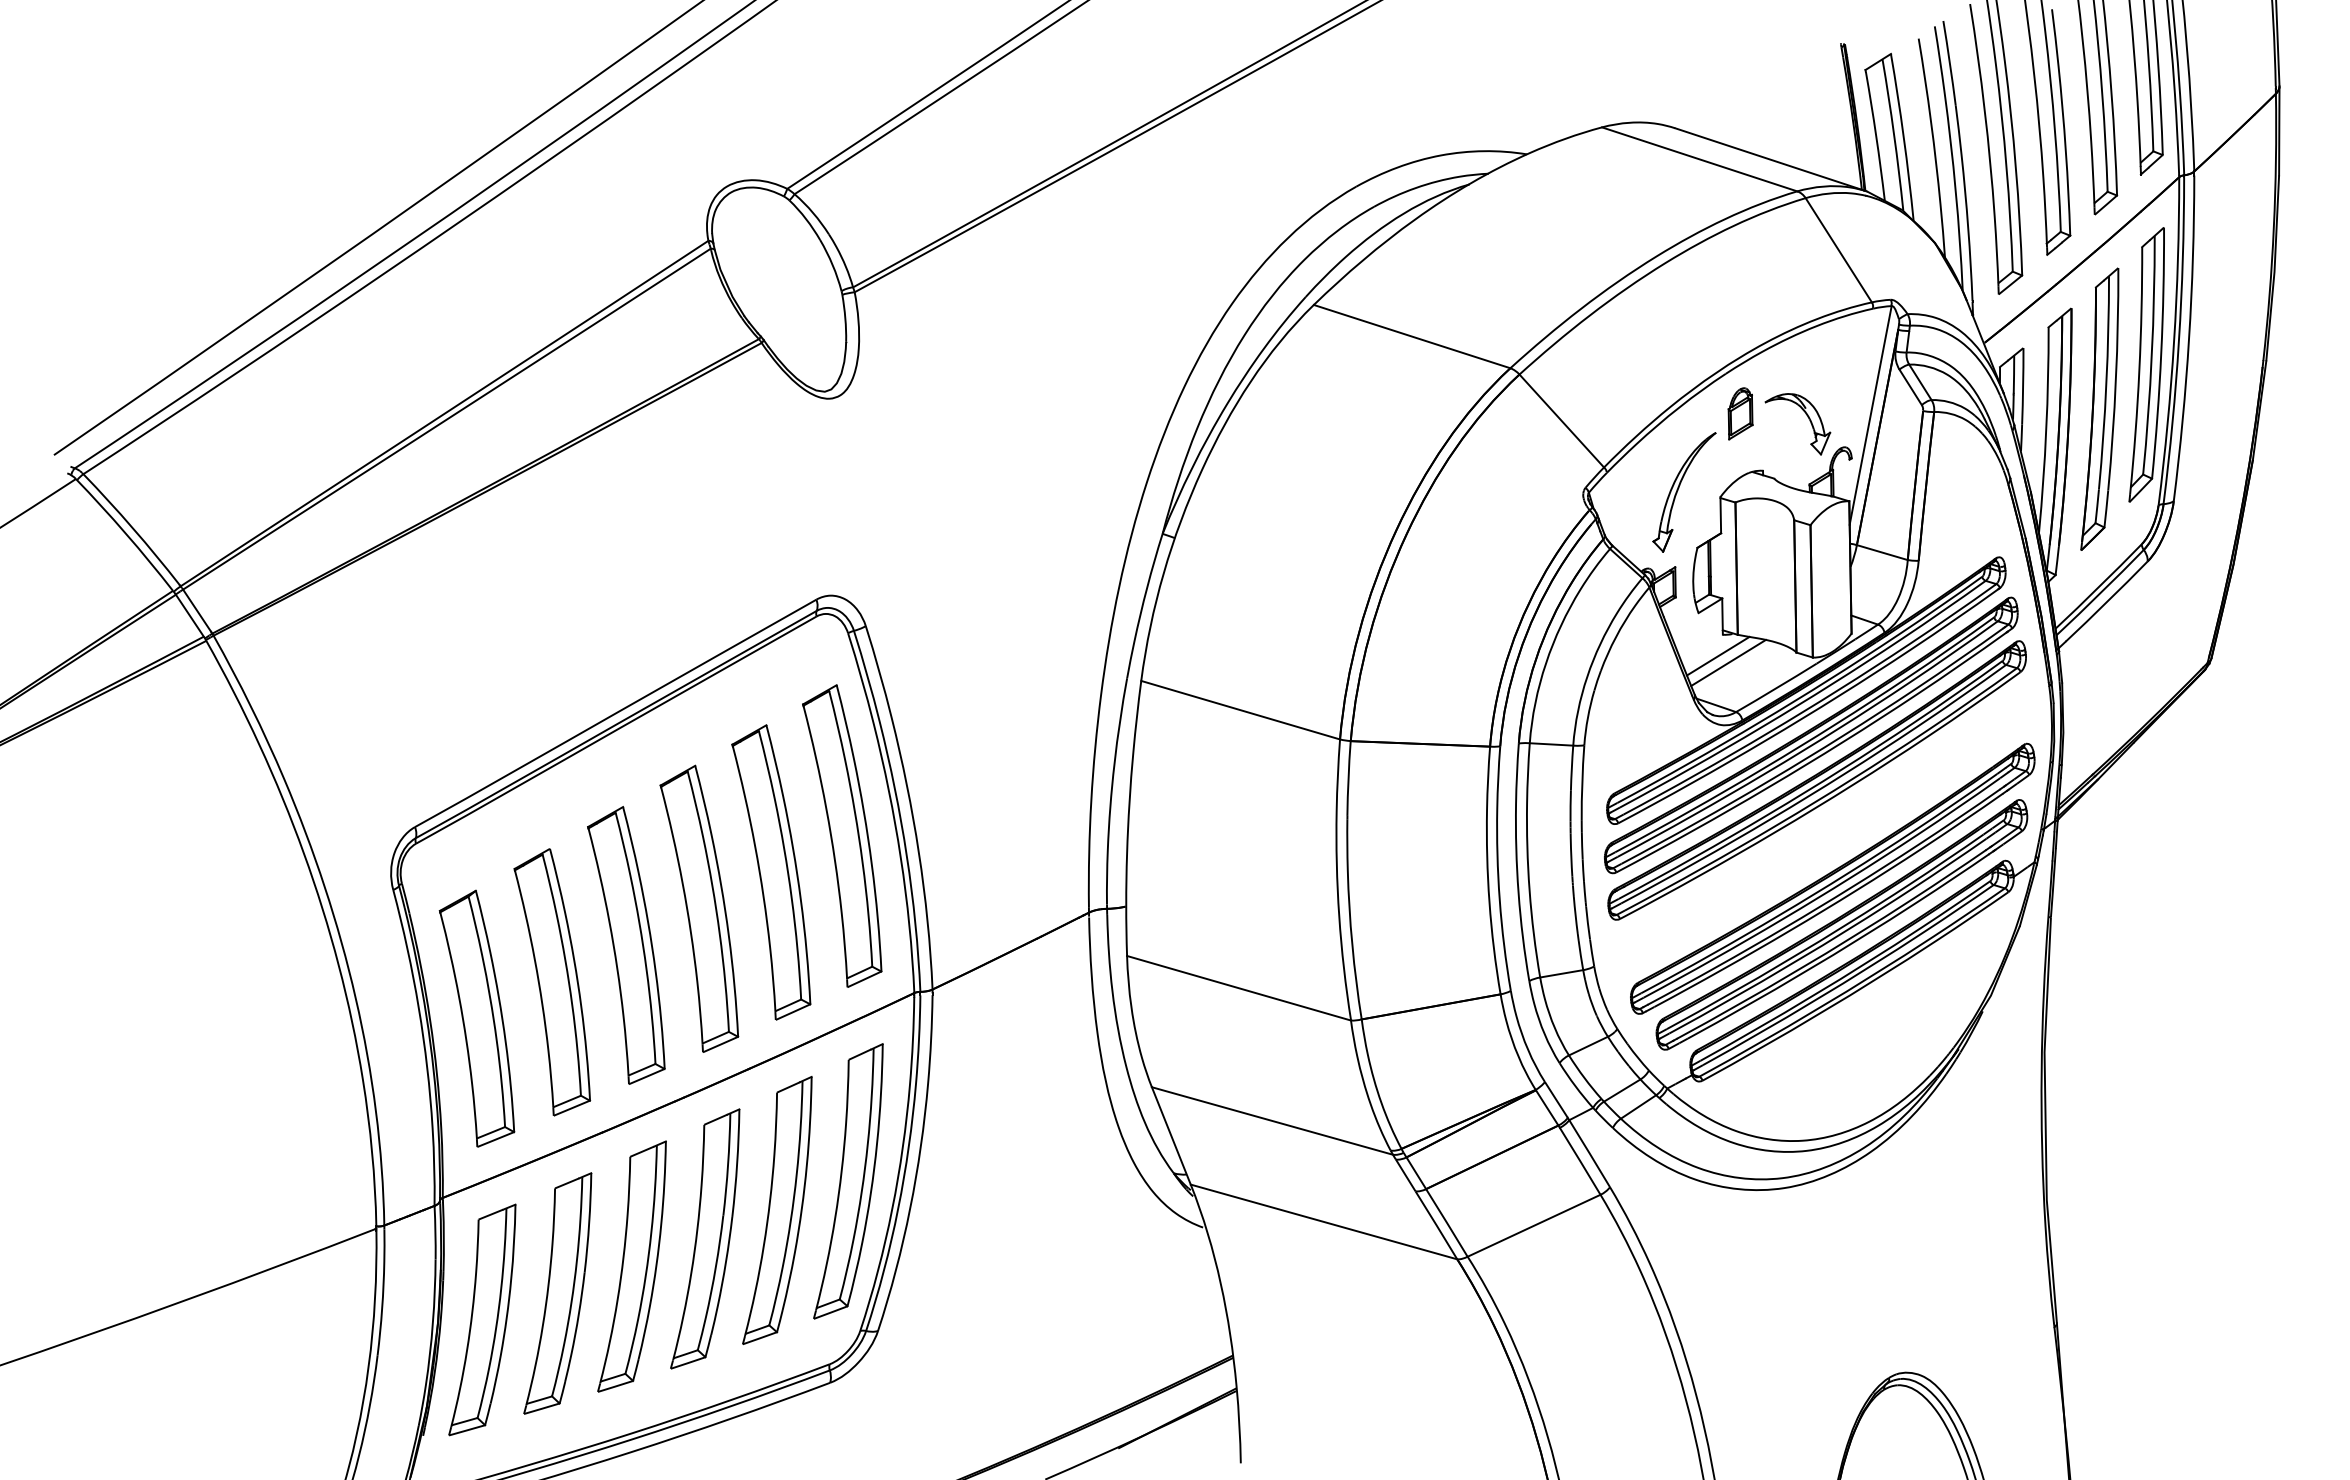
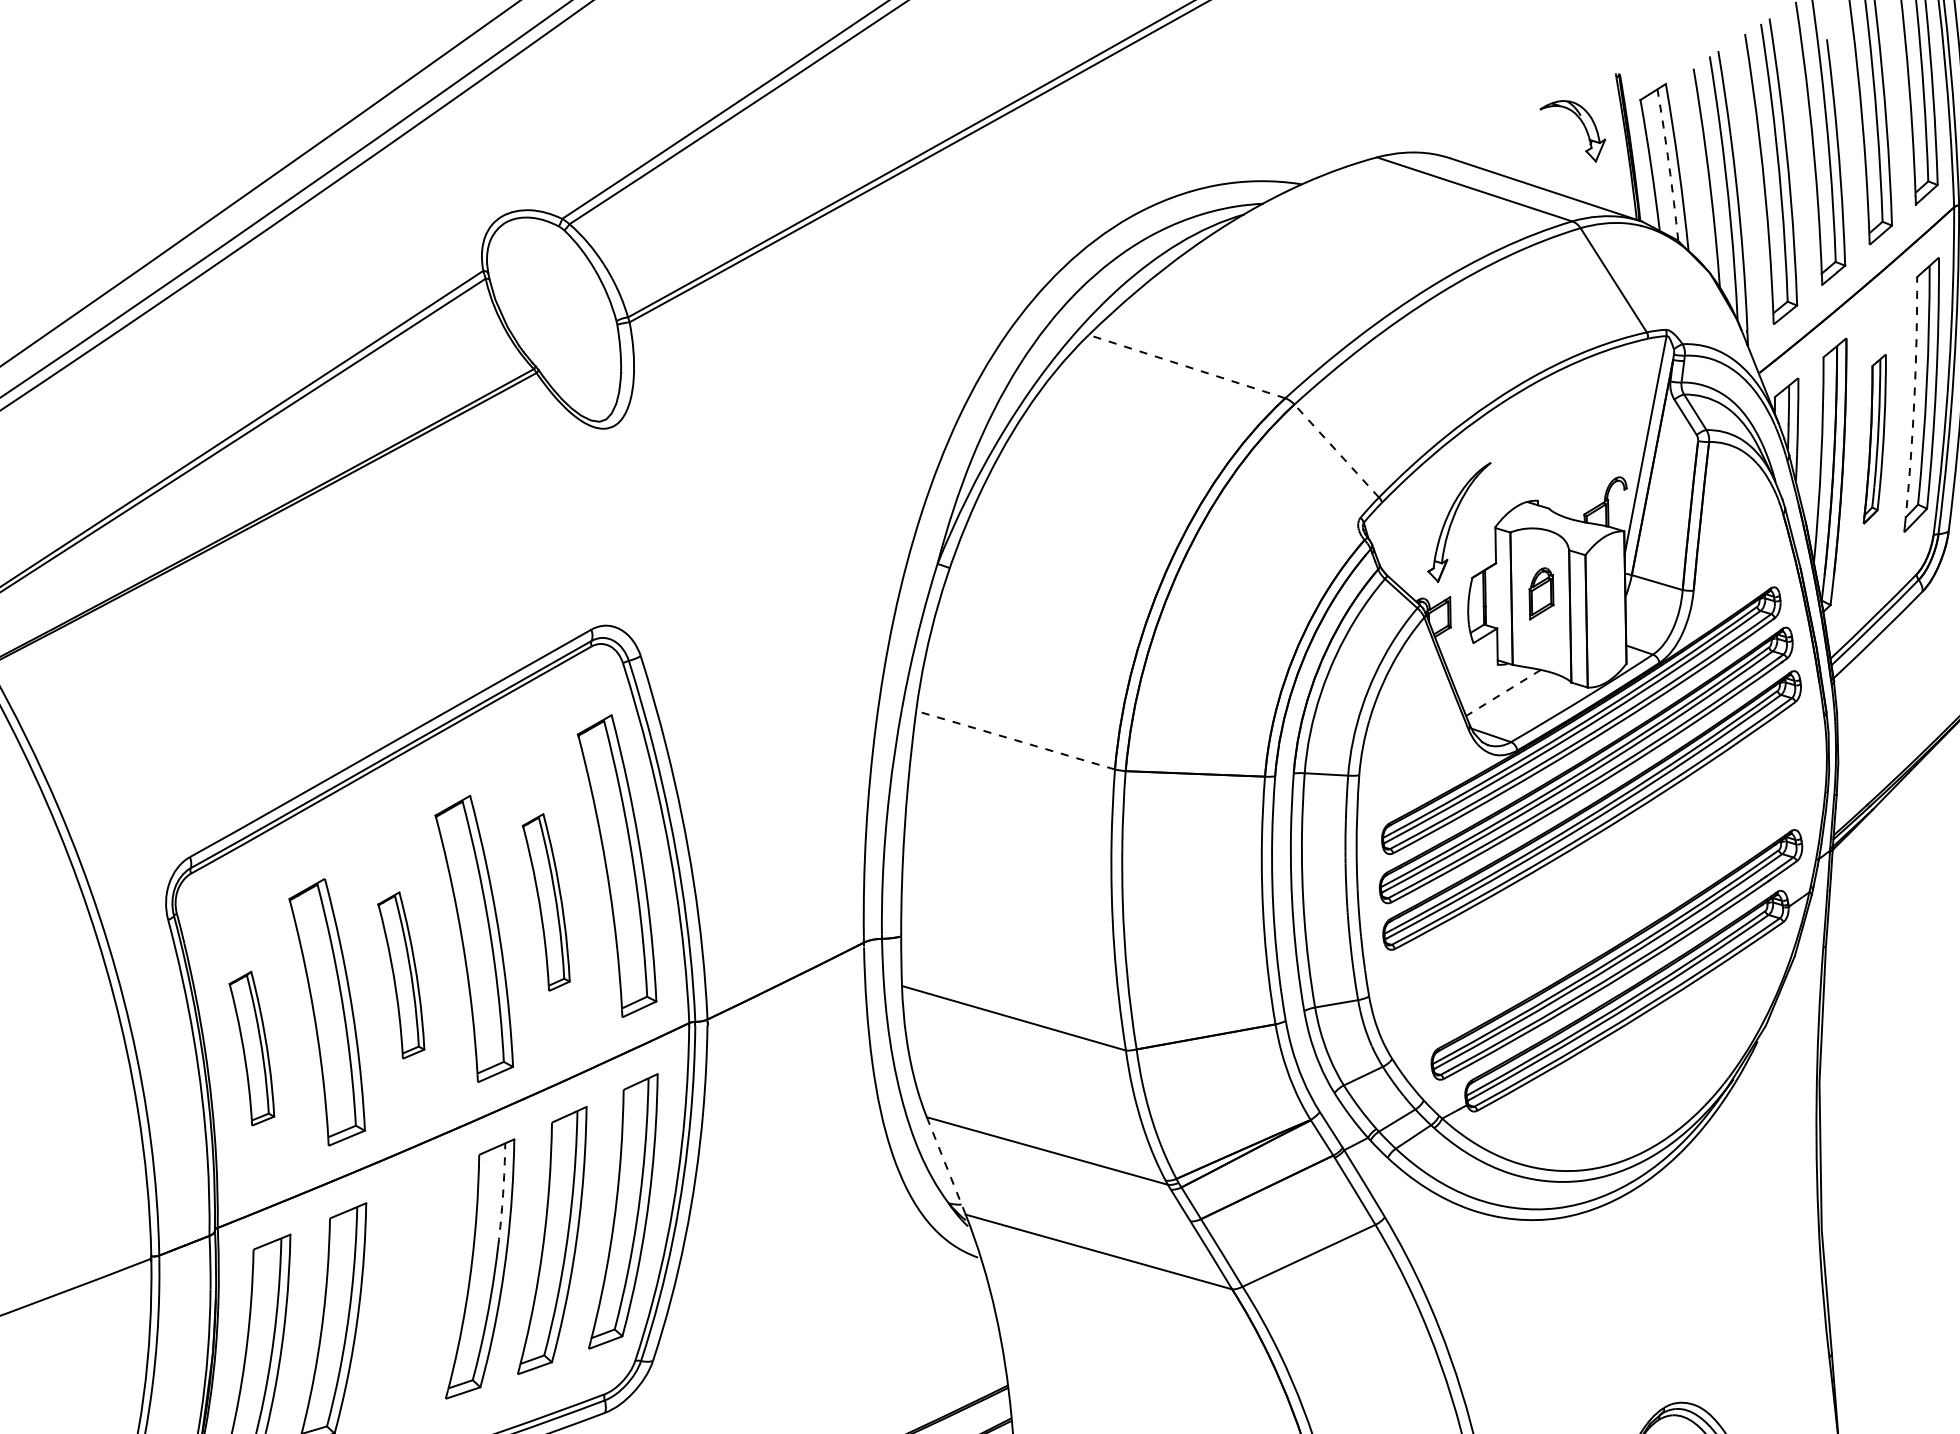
arc: (1894, 134) -> (1669, 164), solid -> dashed
line: (1411, 336) -> (1186, 366), solid -> dashed
arc: (2139, 370) -> (1914, 400), solid -> dashed
part: (2099, 408) -> (1874, 438), size x0.6
part: (1740, 413) -> (1541, 593), moved
part: (1808, 419) -> (1583, 126), moved
line: (1561, 421) -> (1336, 451), solid -> dashed
line: (1717, 655) -> (1492, 685), removed
line: (1728, 662) -> (1503, 692), solid -> dashed
line: (1240, 710) -> (1015, 740), solid -> dashed
part: (771, 872) -> (546, 902), size x0.6
part: (1832, 878) -> (1607, 908), removed
part: (626, 945) -> (401, 975), size x0.6
part: (476, 1018) -> (251, 1048), size x0.6
line: (1171, 1136) -> (946, 1166), solid -> dashed
arc: (728, 1164) -> (503, 1194), solid -> dashed
part: (631, 1266) -> (406, 1296), removed

